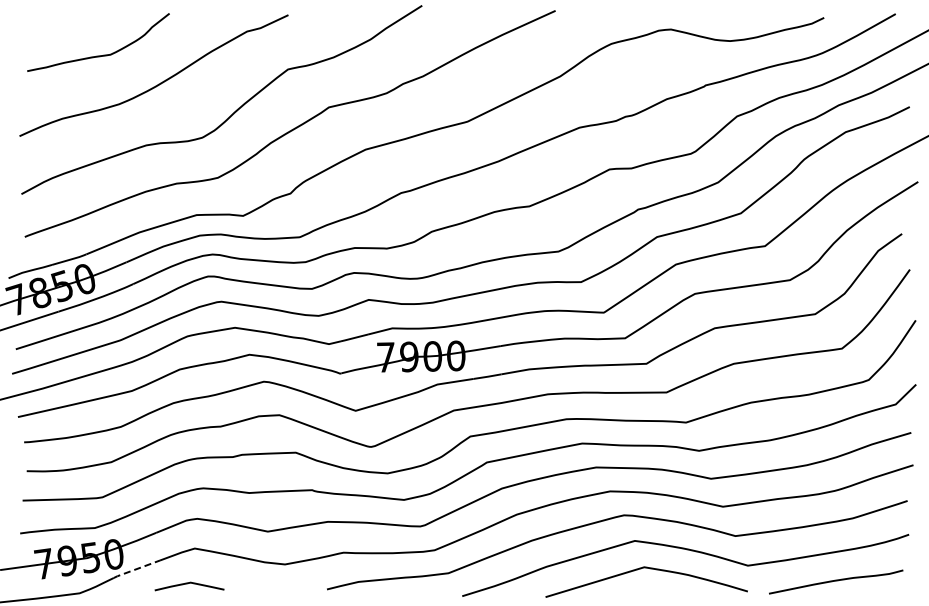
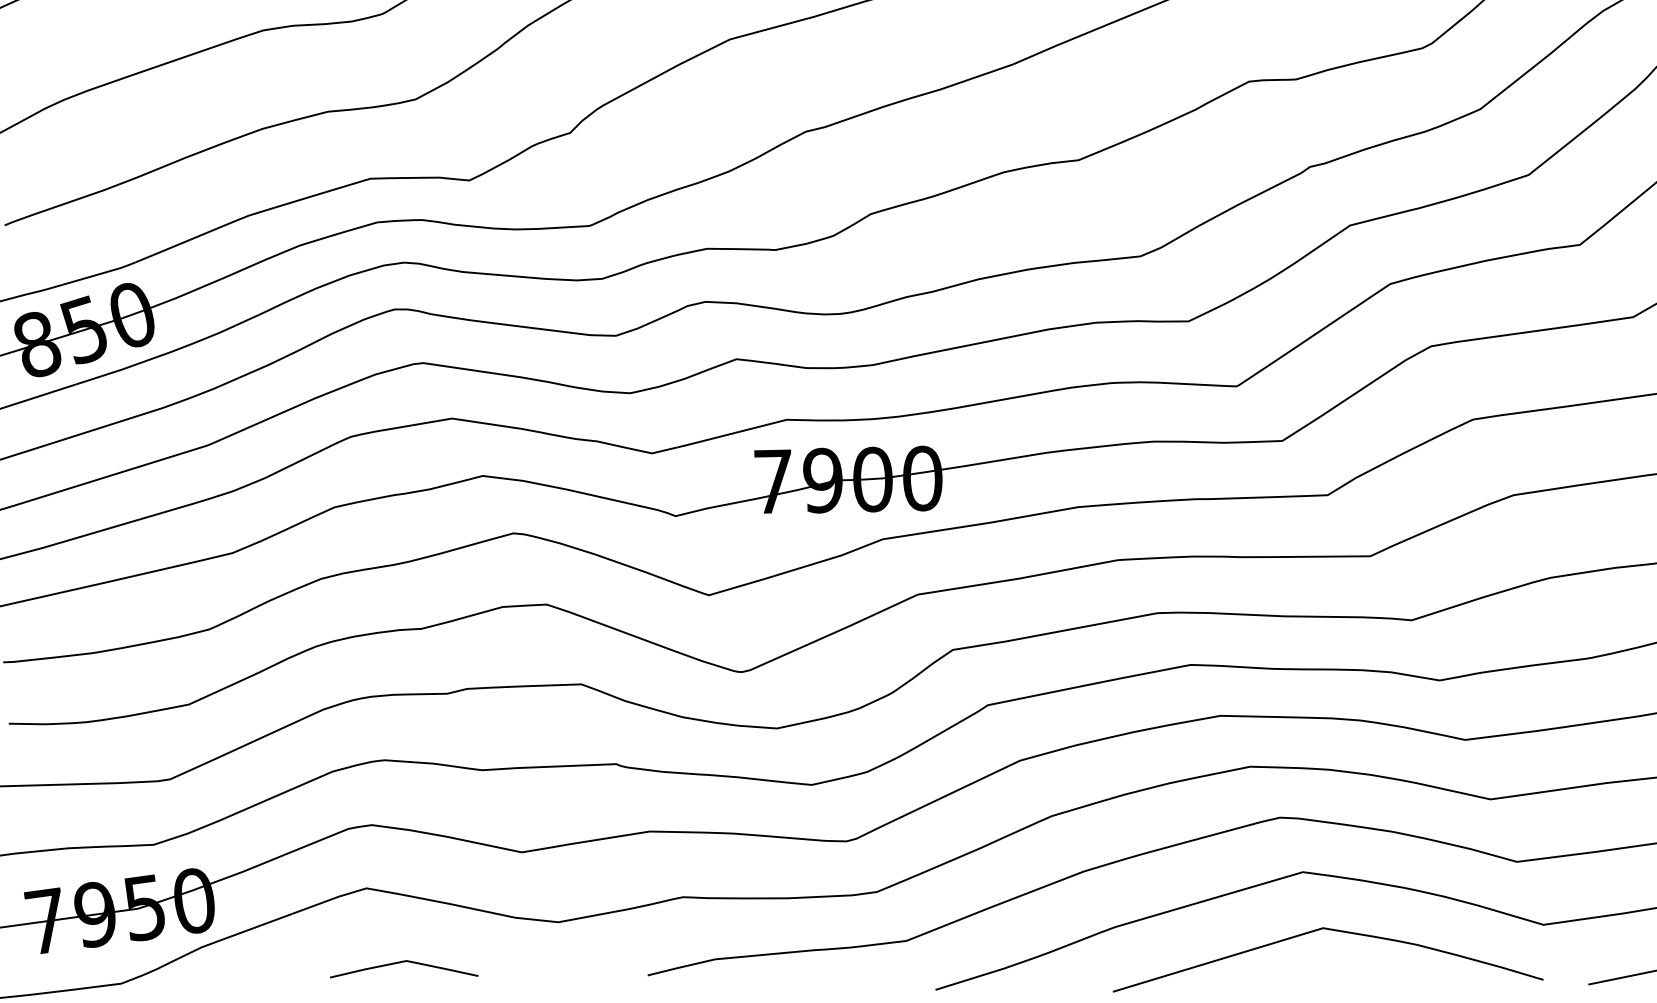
line: (135, 569) -> (240, 932), dashed -> solid
curve: (187, 584) -> (399, 964), moved

